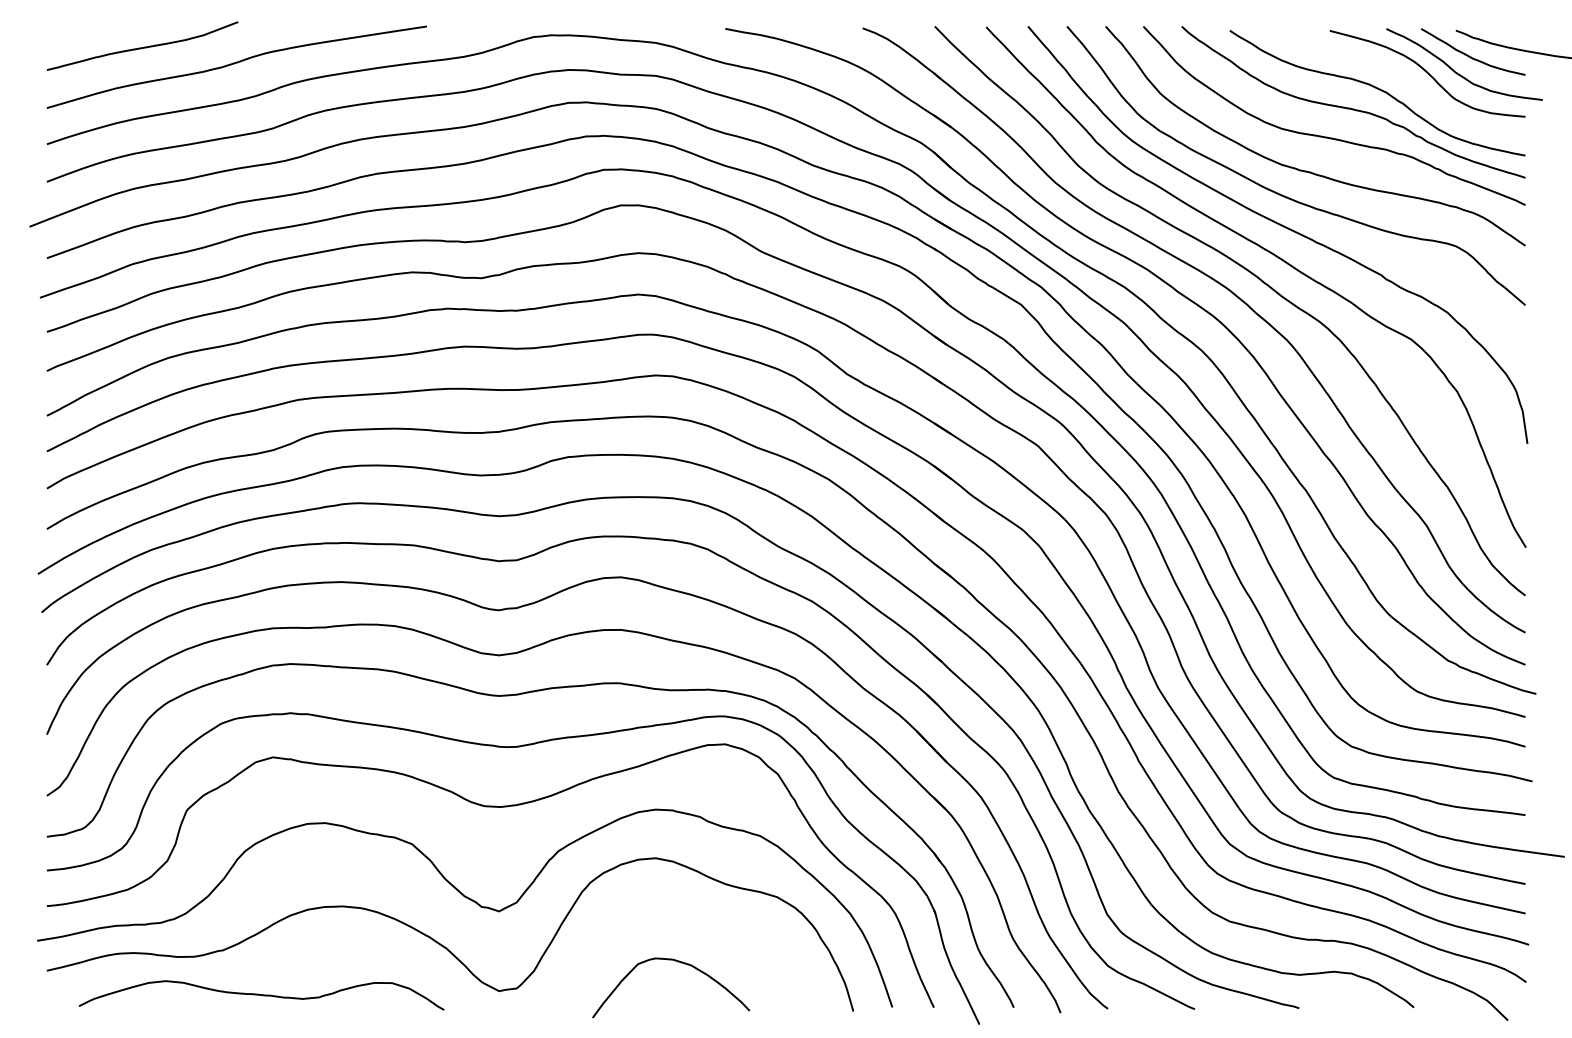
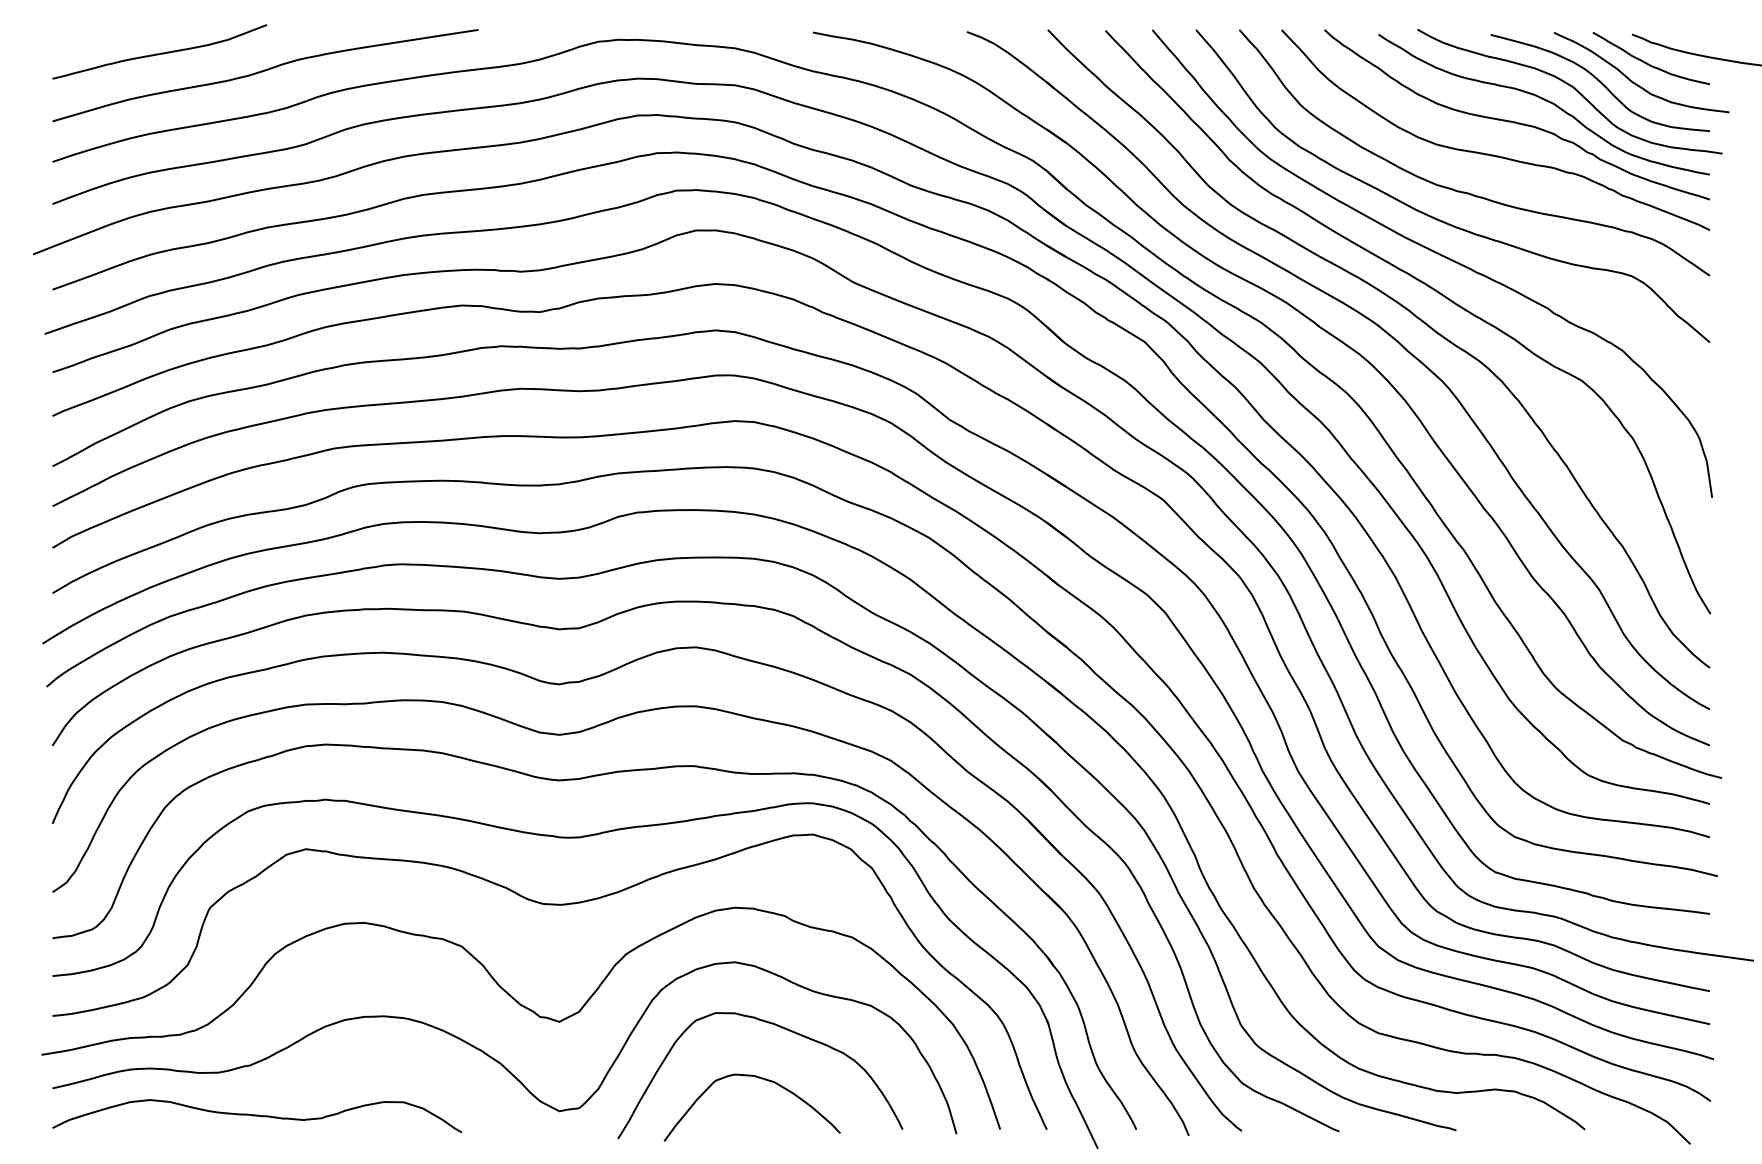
curve: (1401, 77) -> (1571, 87), added
curve: (695, 916) -> (779, 1027), added
curve: (261, 995) -> (257, 1116), moved

